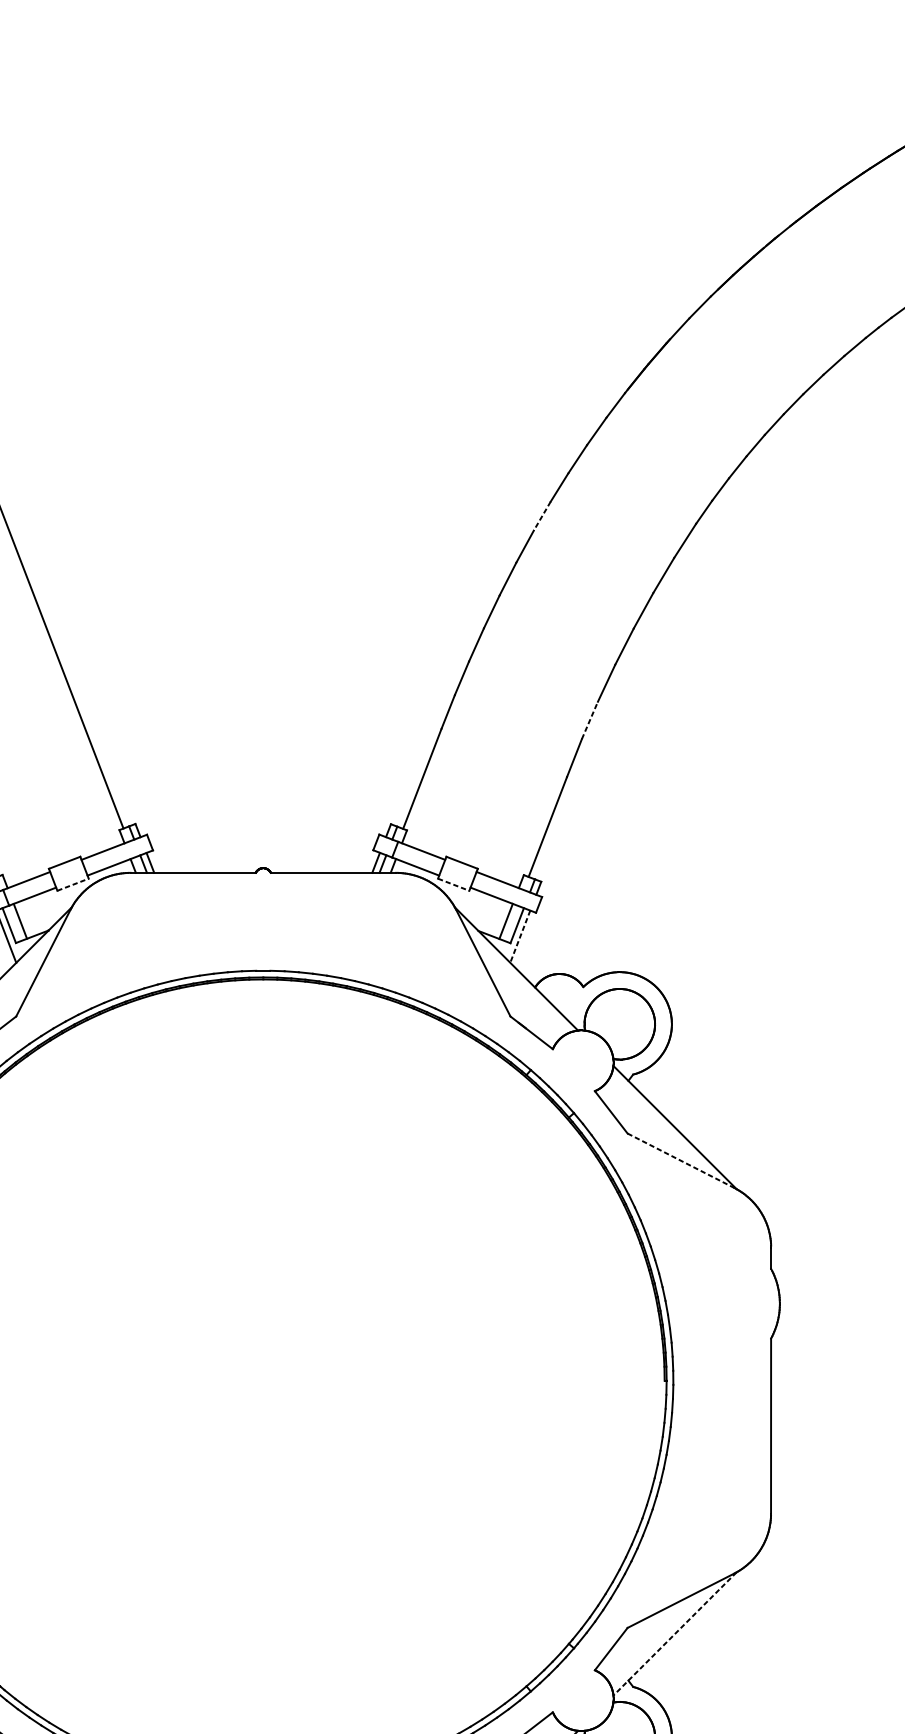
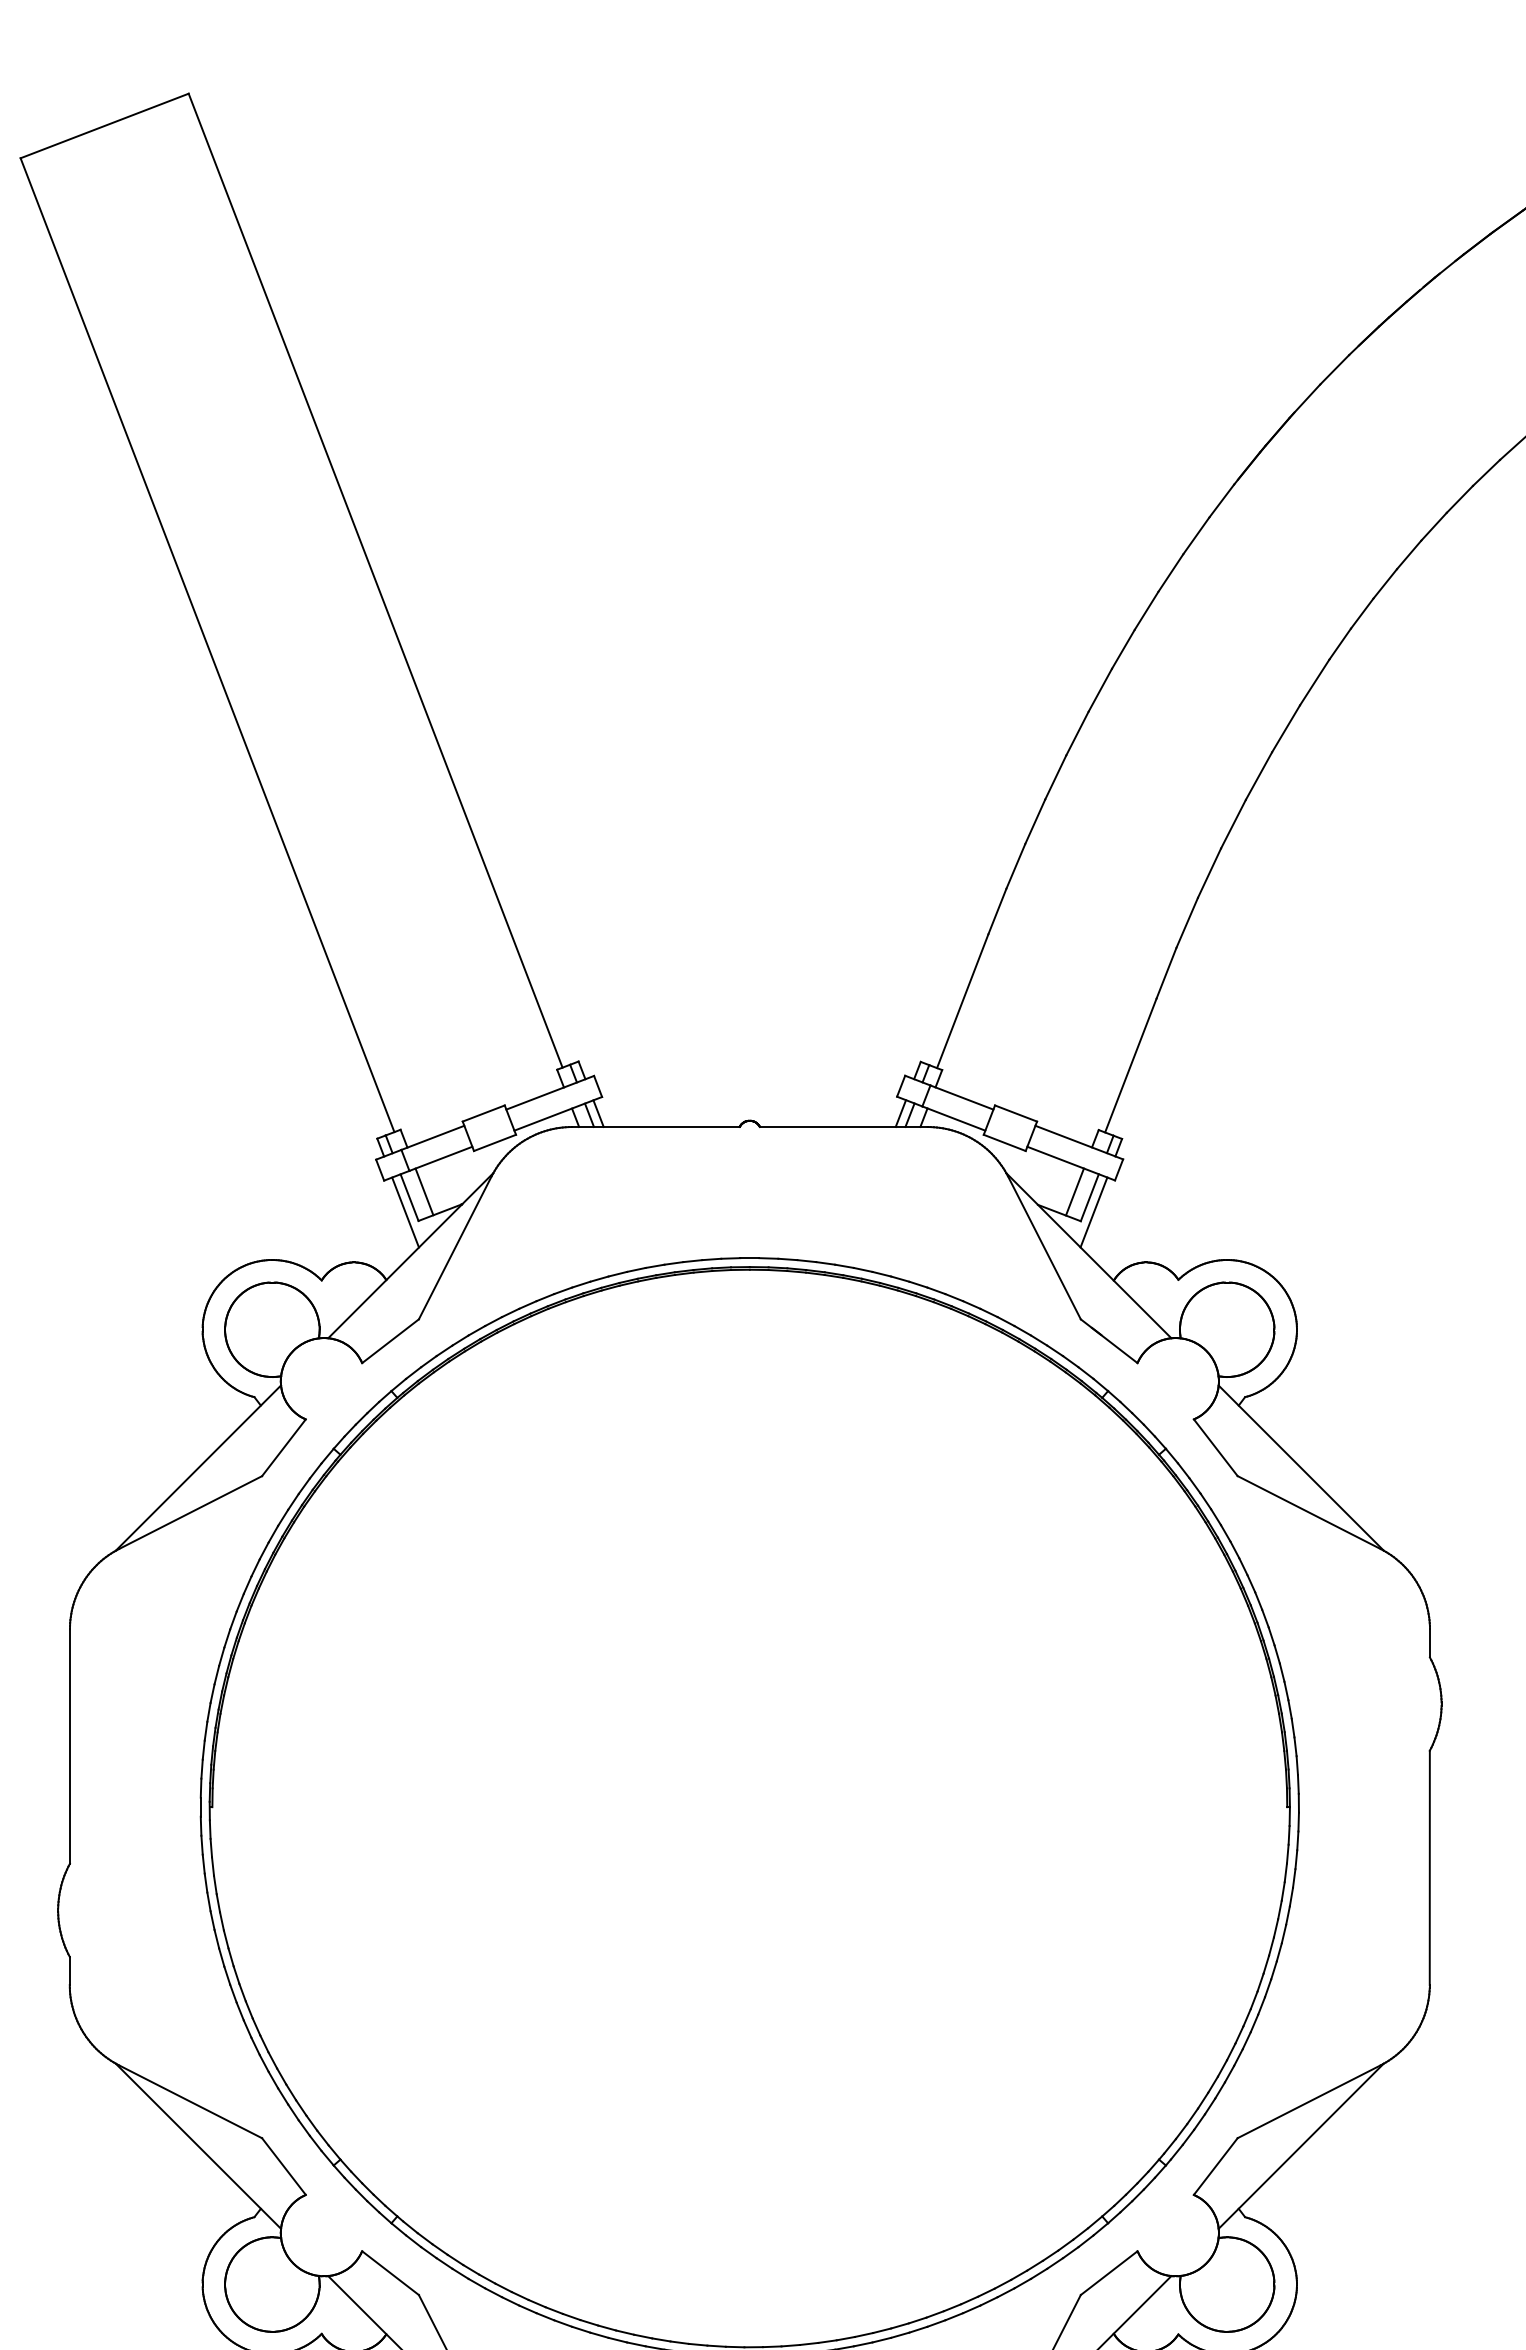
line: (542, 516) -> (1123, 649), dashed -> solid
line: (590, 720) -> (1187, 922), dashed -> solid
line: (73, 884) -> (495, 1142), dashed -> solid
line: (454, 885) -> (1005, 1143), dashed -> solid
line: (519, 936) -> (1093, 1212), dashed -> solid
line: (681, 1160) -> (1309, 1512), dashed -> solid
line: (675, 1634) -> (1301, 2146), dashed -> solid

